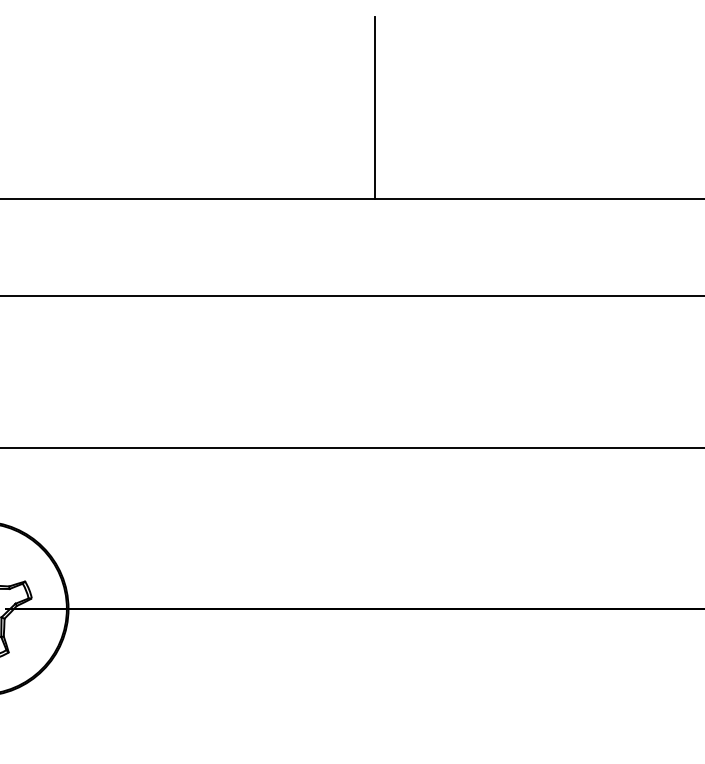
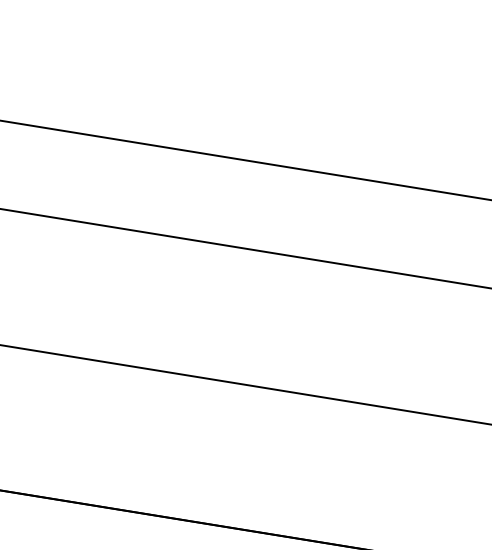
line: (375, 107) -> (335, 92), removed

